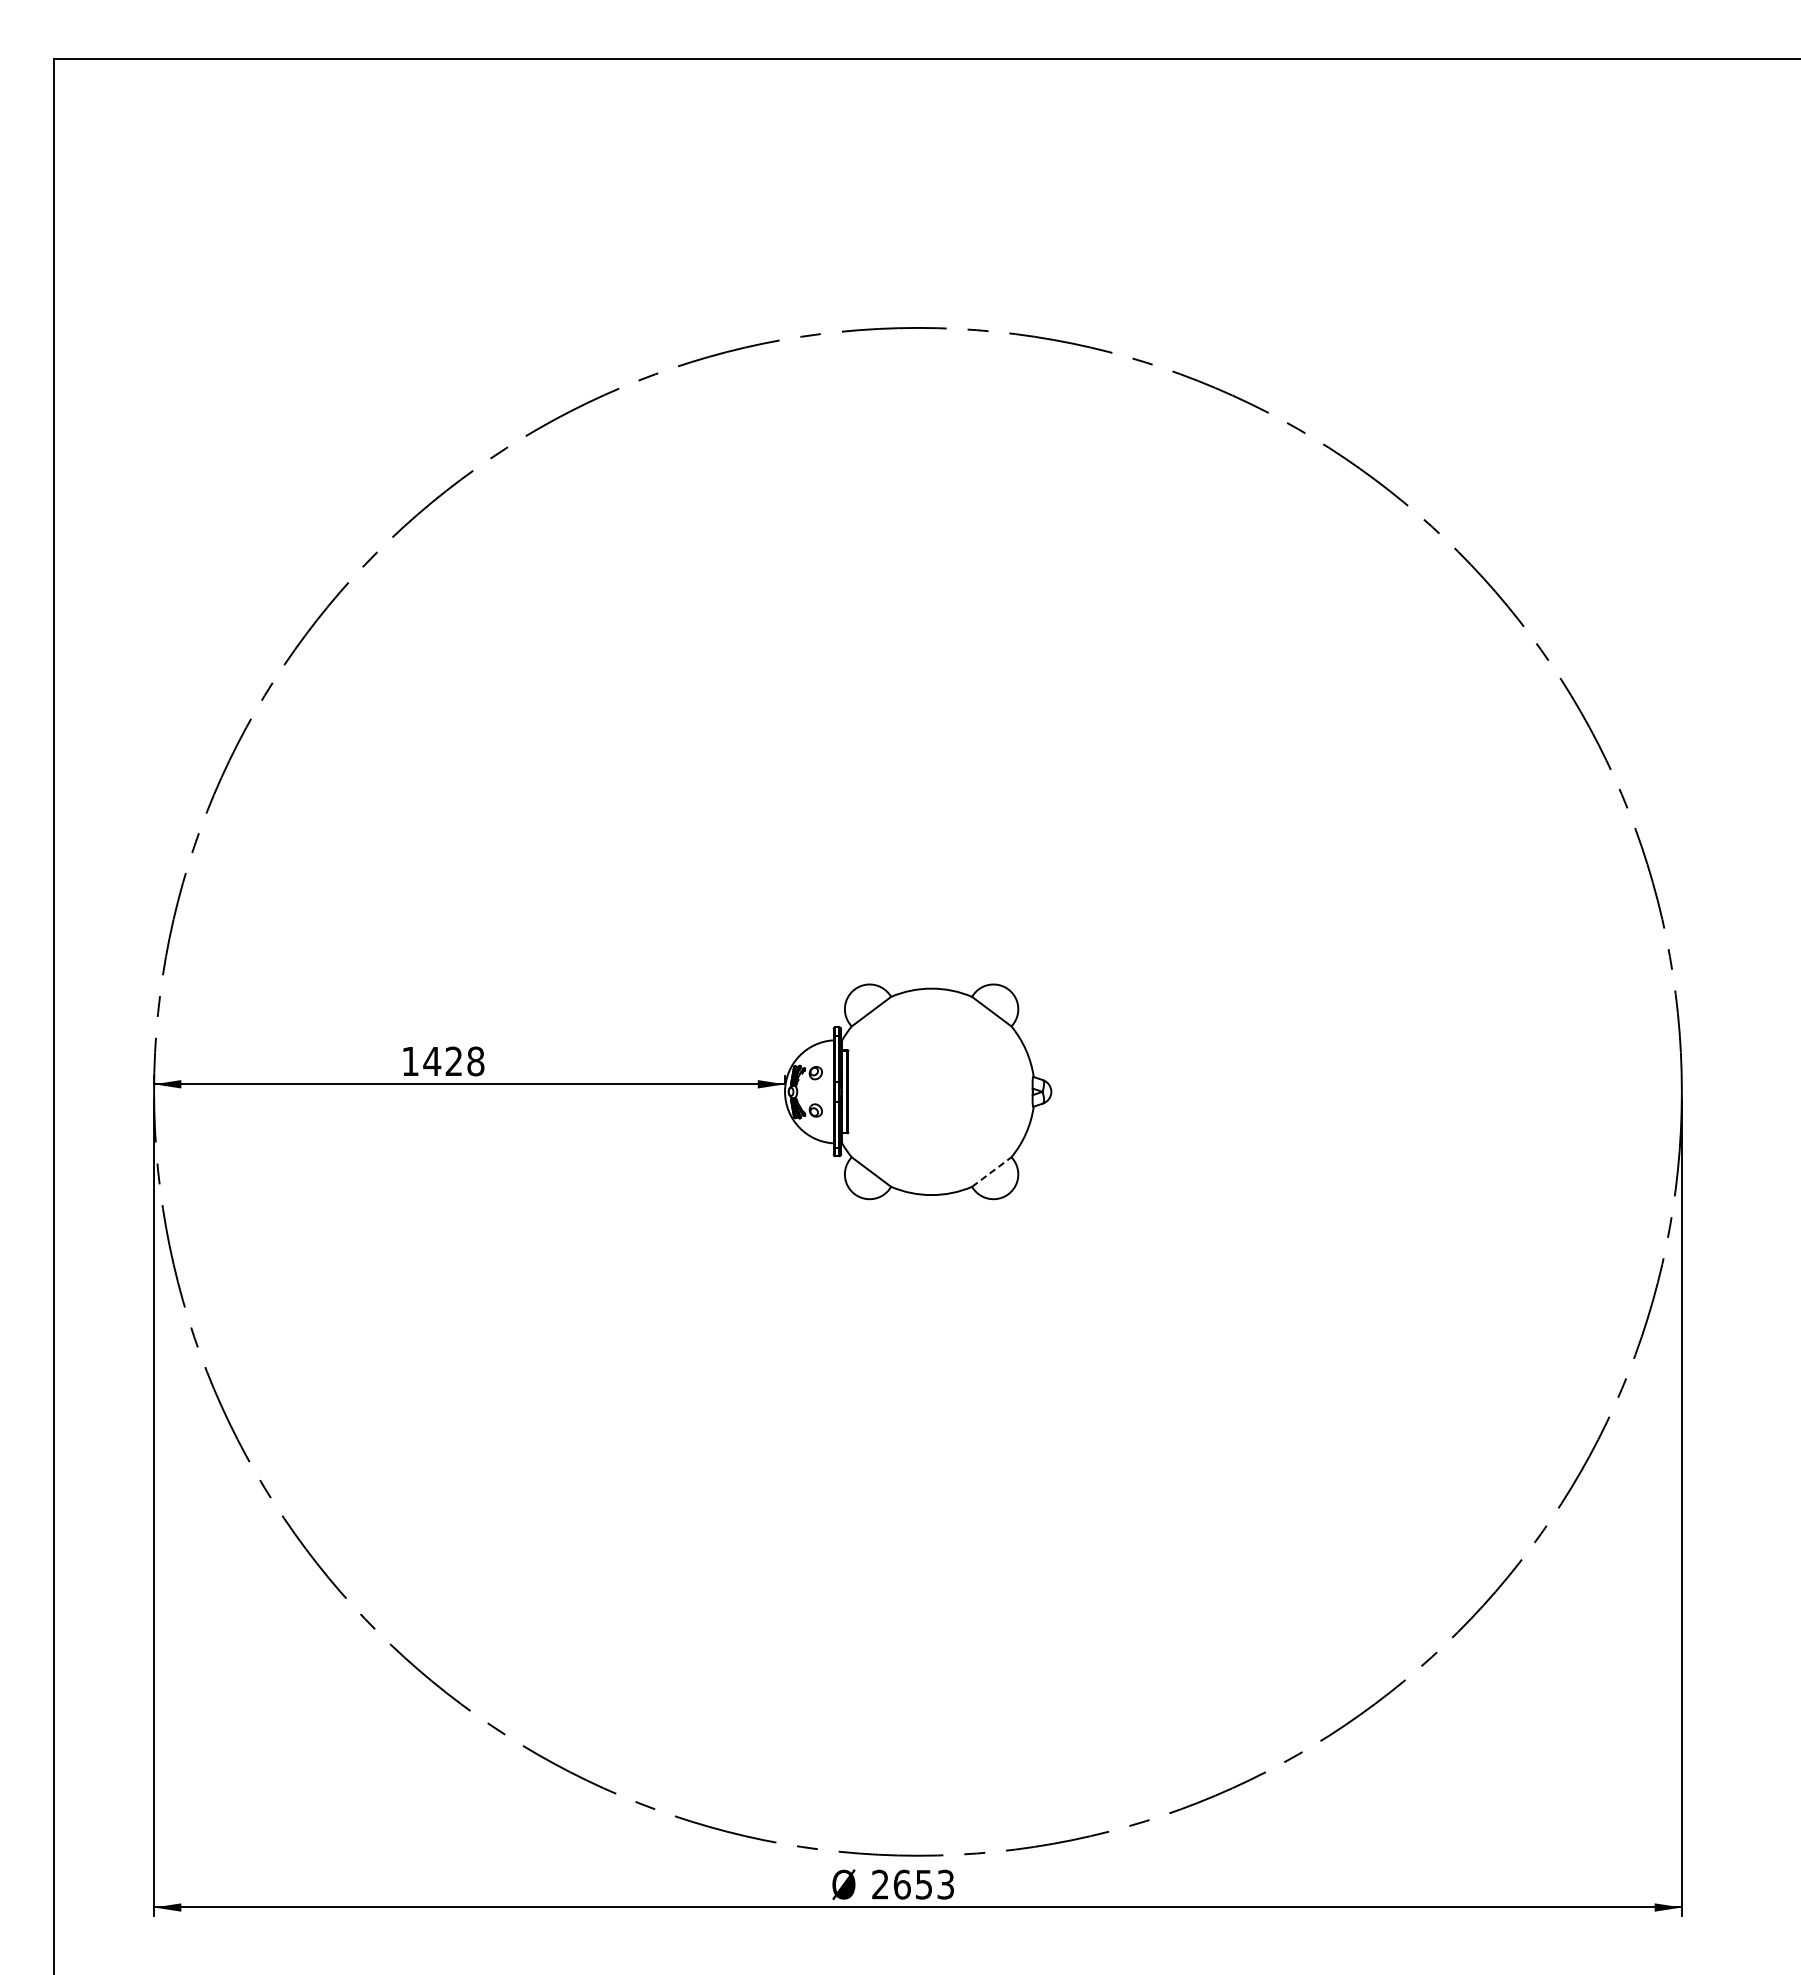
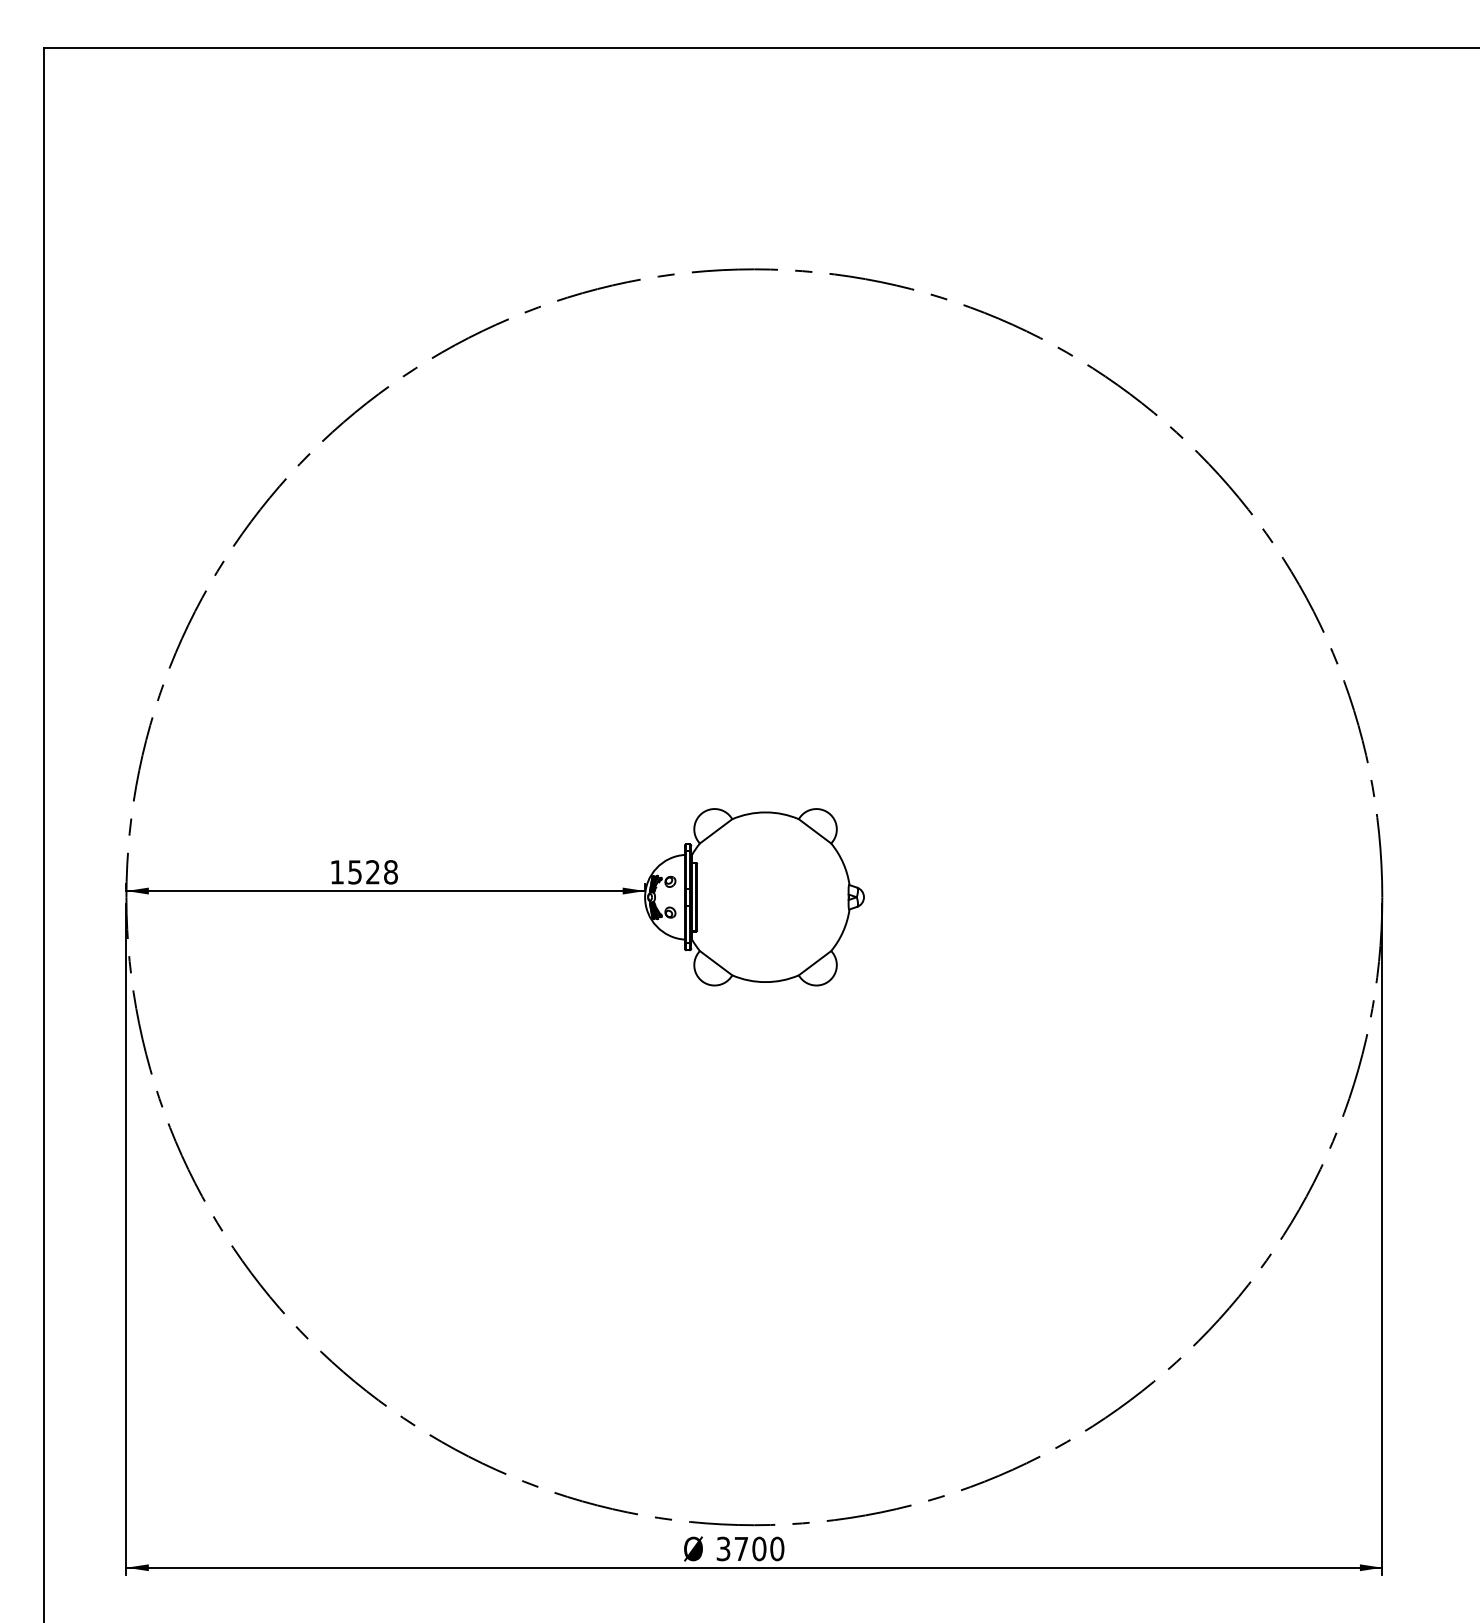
text: (432, 1061) -> (355, 872), 1428 -> 1528
line: (991, 1172) -> (814, 963), dashed -> solid
text: (913, 1884) -> (750, 1548), 2653 -> 3700

